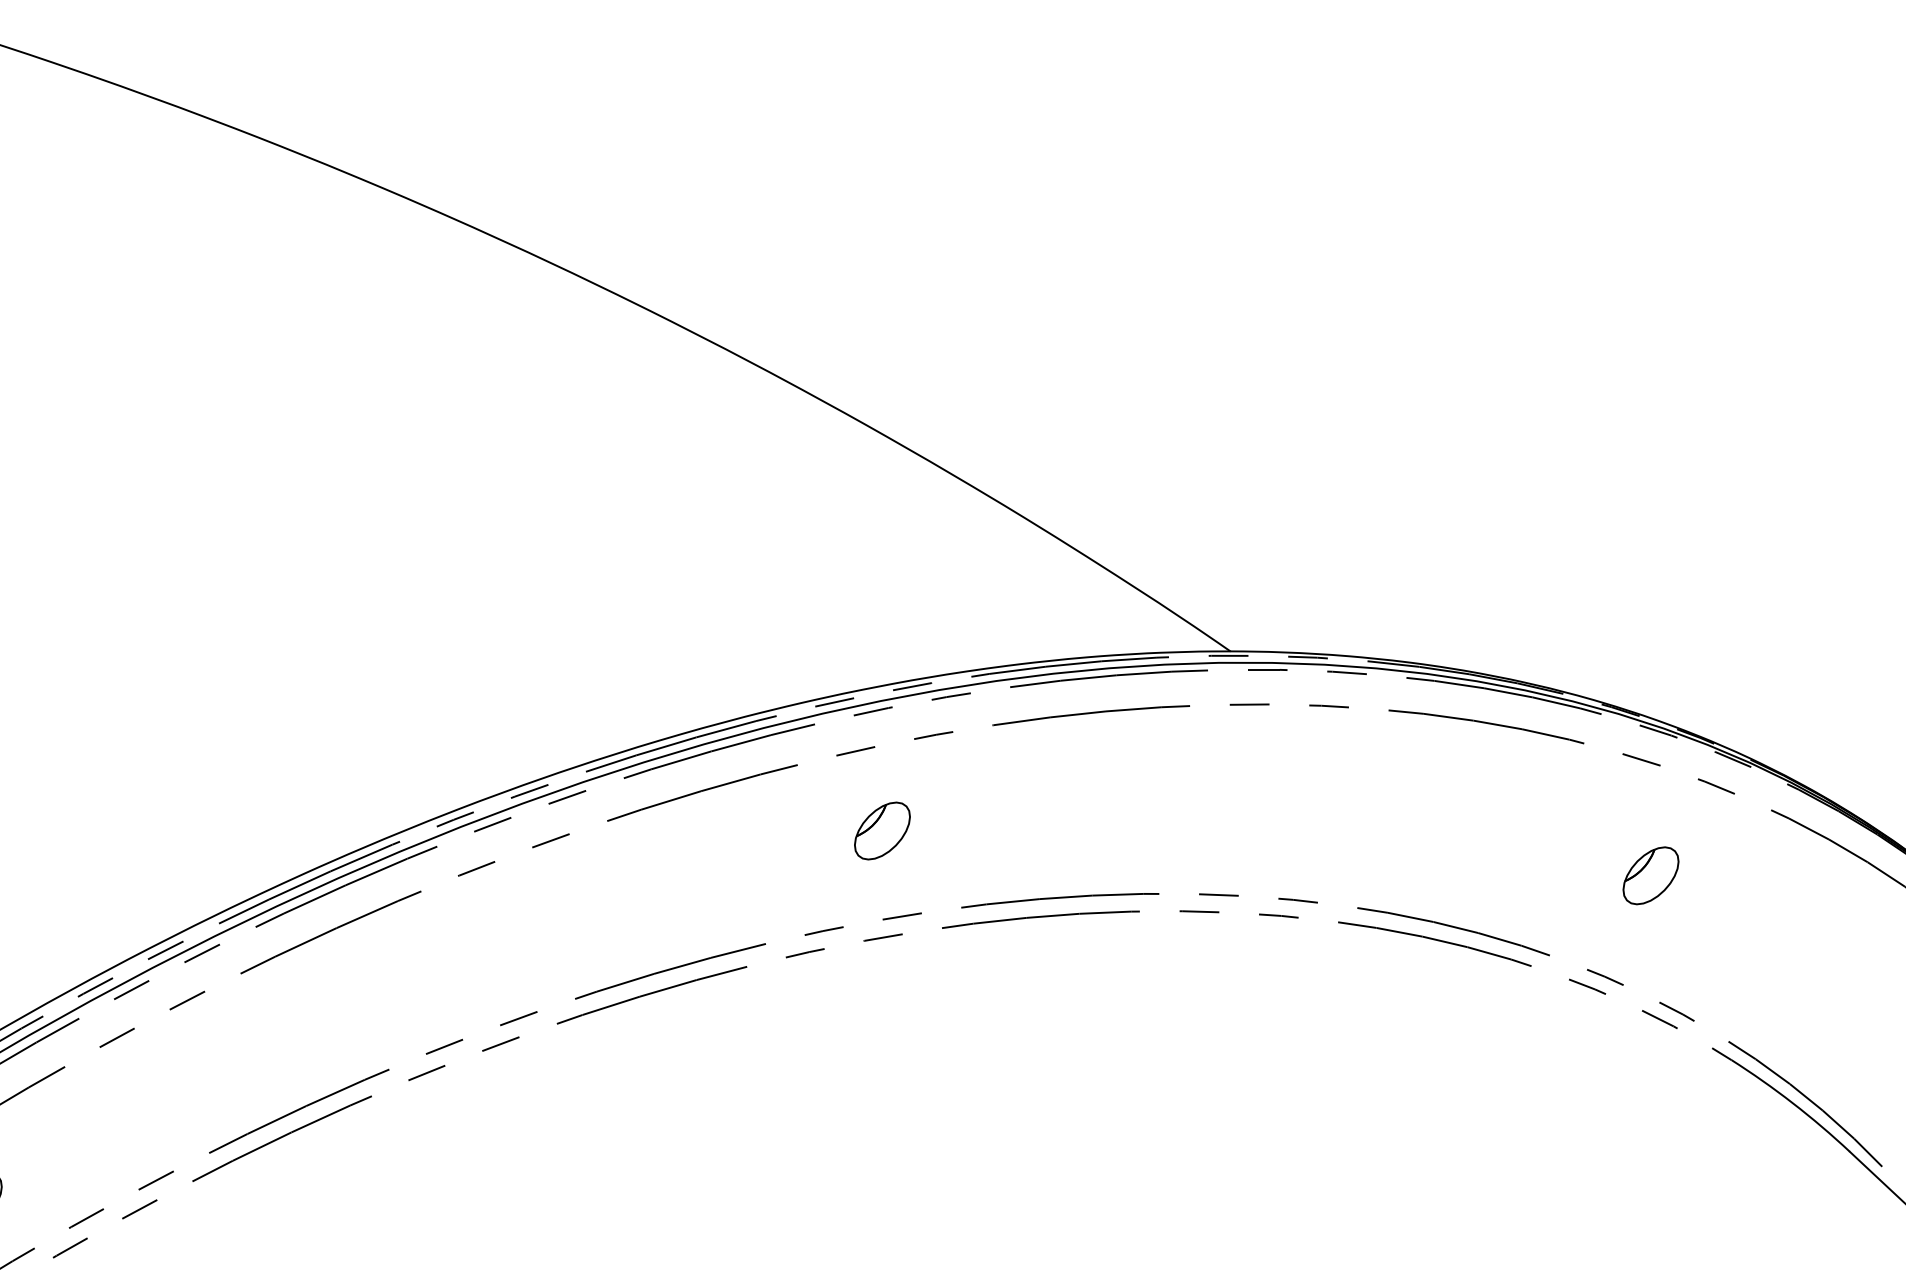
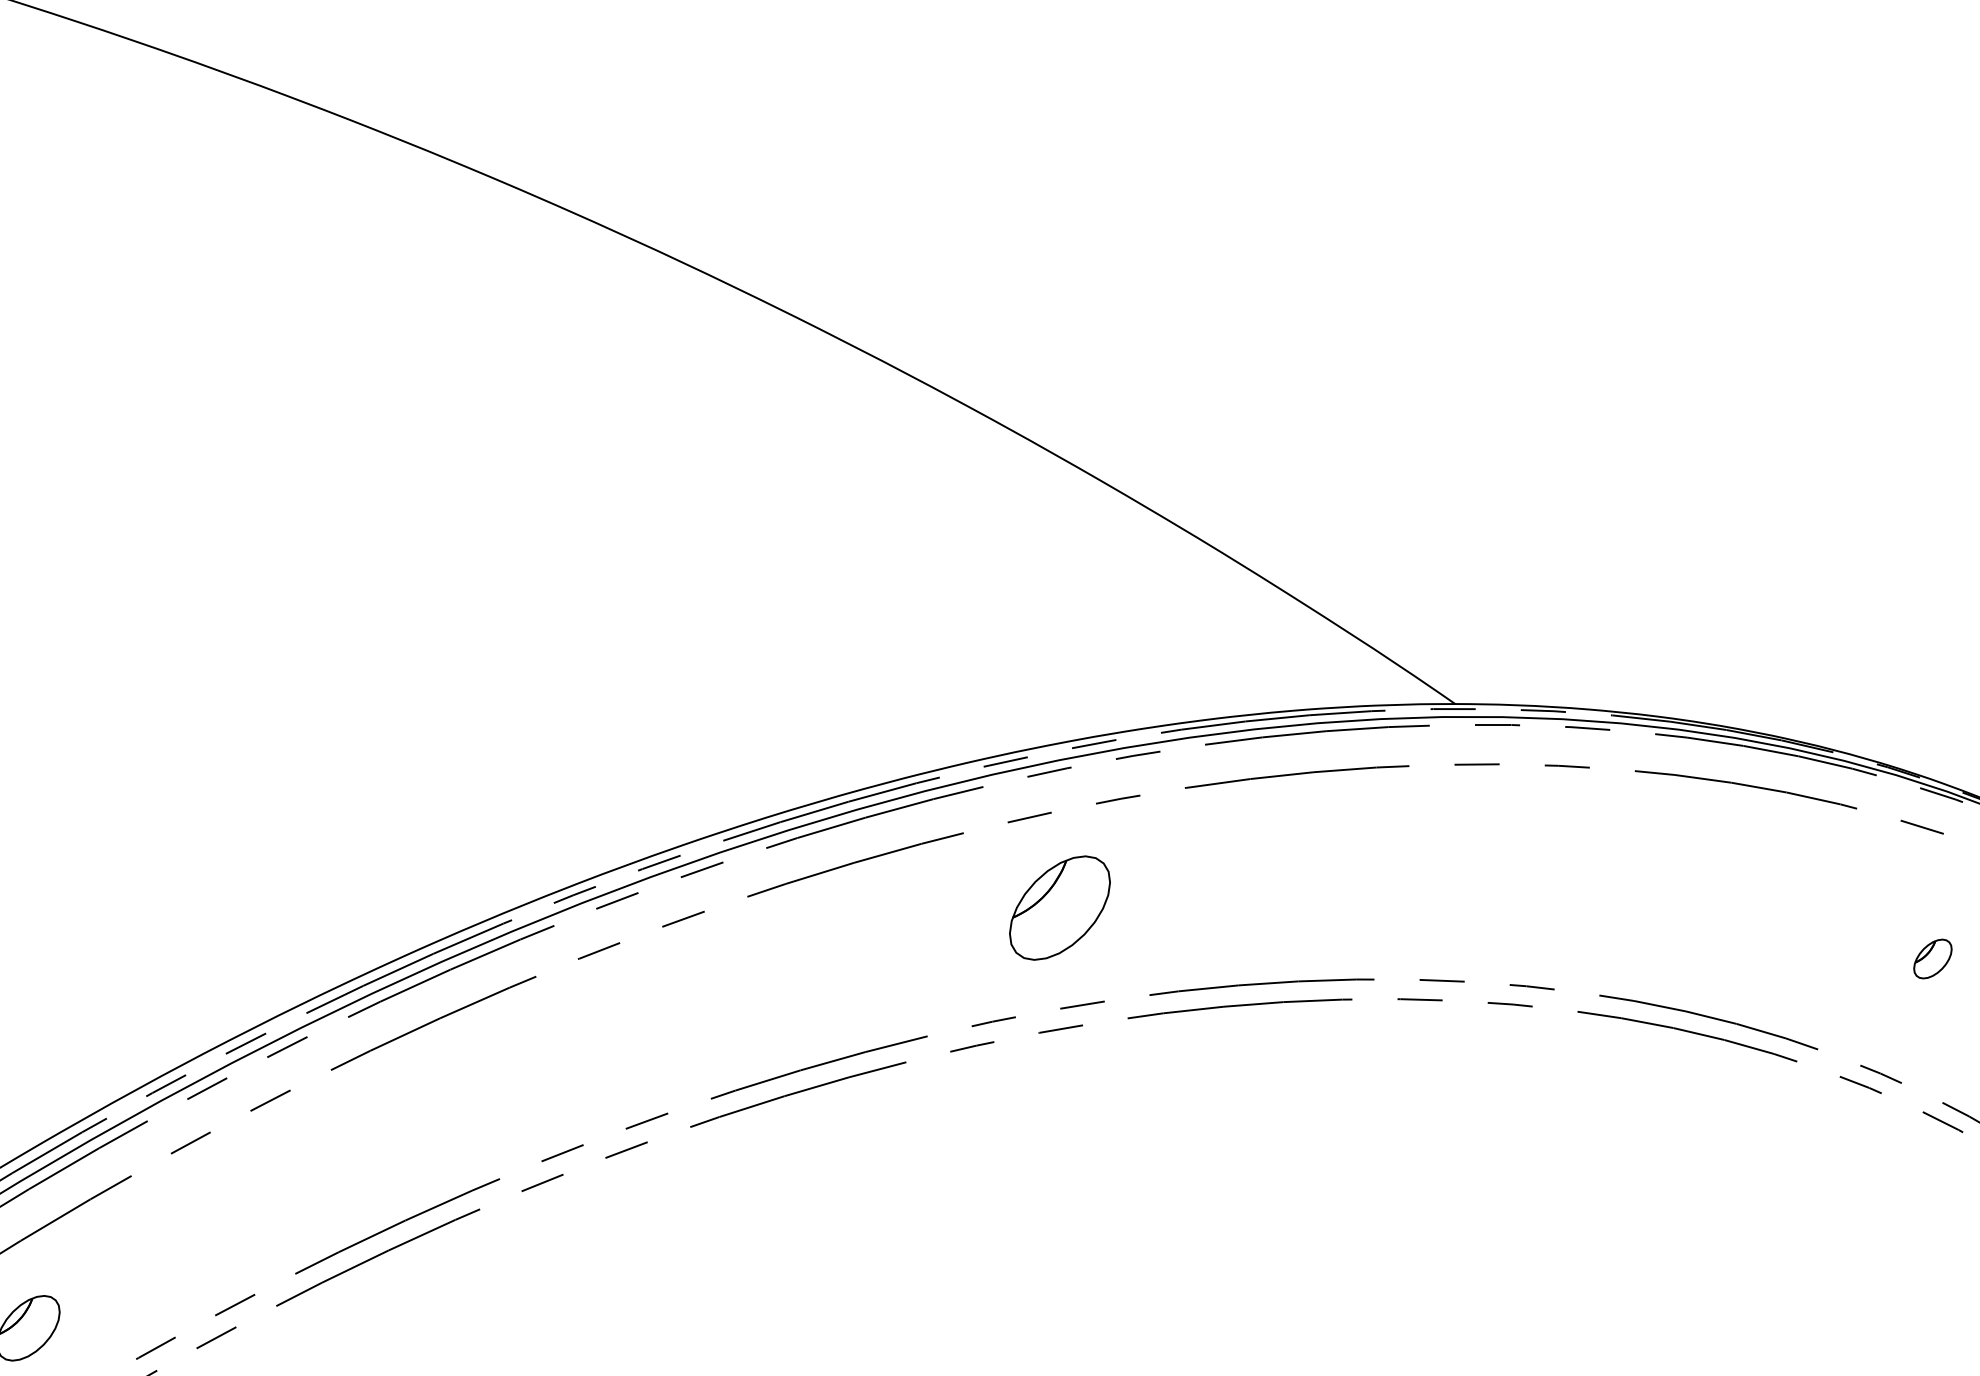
part: (882, 830) -> (1060, 907), size x1.6
part: (1650, 875) -> (1932, 958), size x0.6

